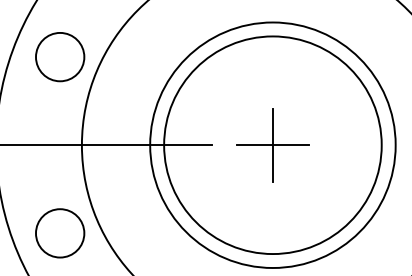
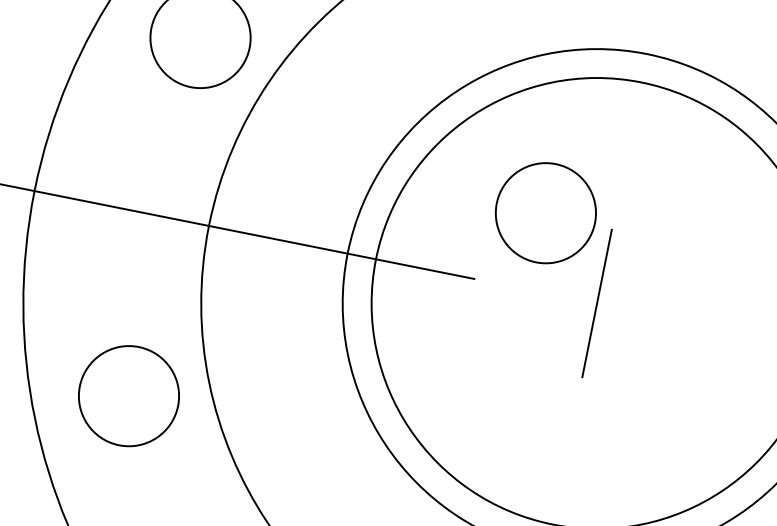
circle: (240, 107) -> (546, 213), added
line: (272, 145) -> (596, 303), removed

